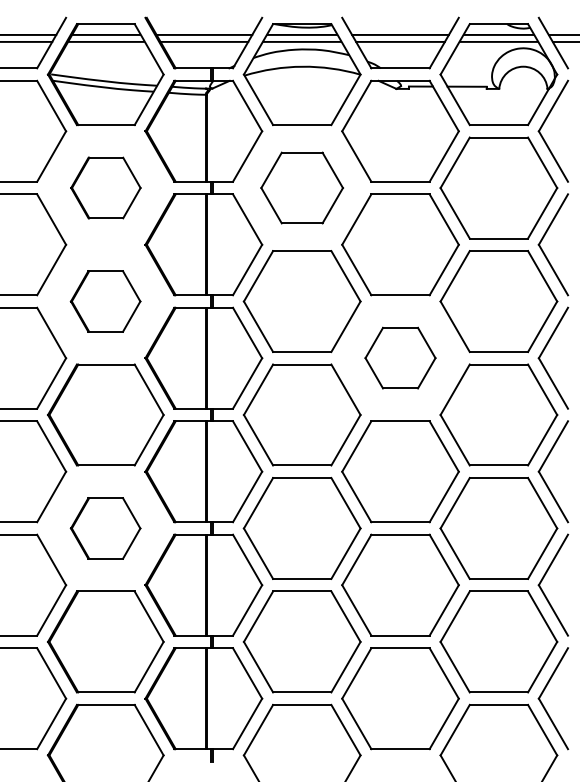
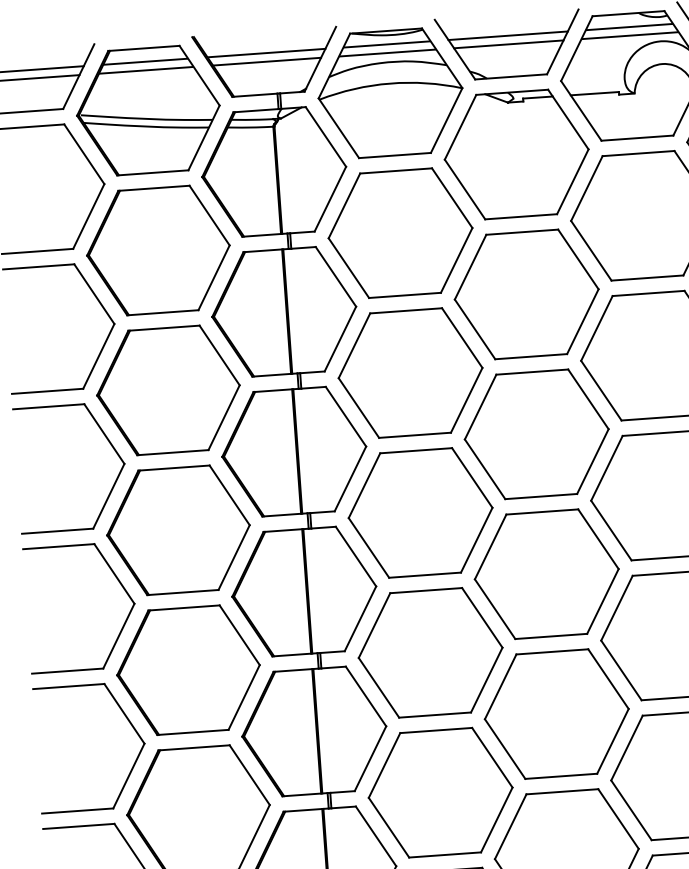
part: (105, 187) -> (157, 249), size x1.67
part: (301, 187) -> (399, 232), size x1.43
part: (105, 301) -> (168, 390), size x1.67
part: (400, 357) -> (536, 433), size x1.67
part: (105, 528) -> (188, 670), size x1.67

